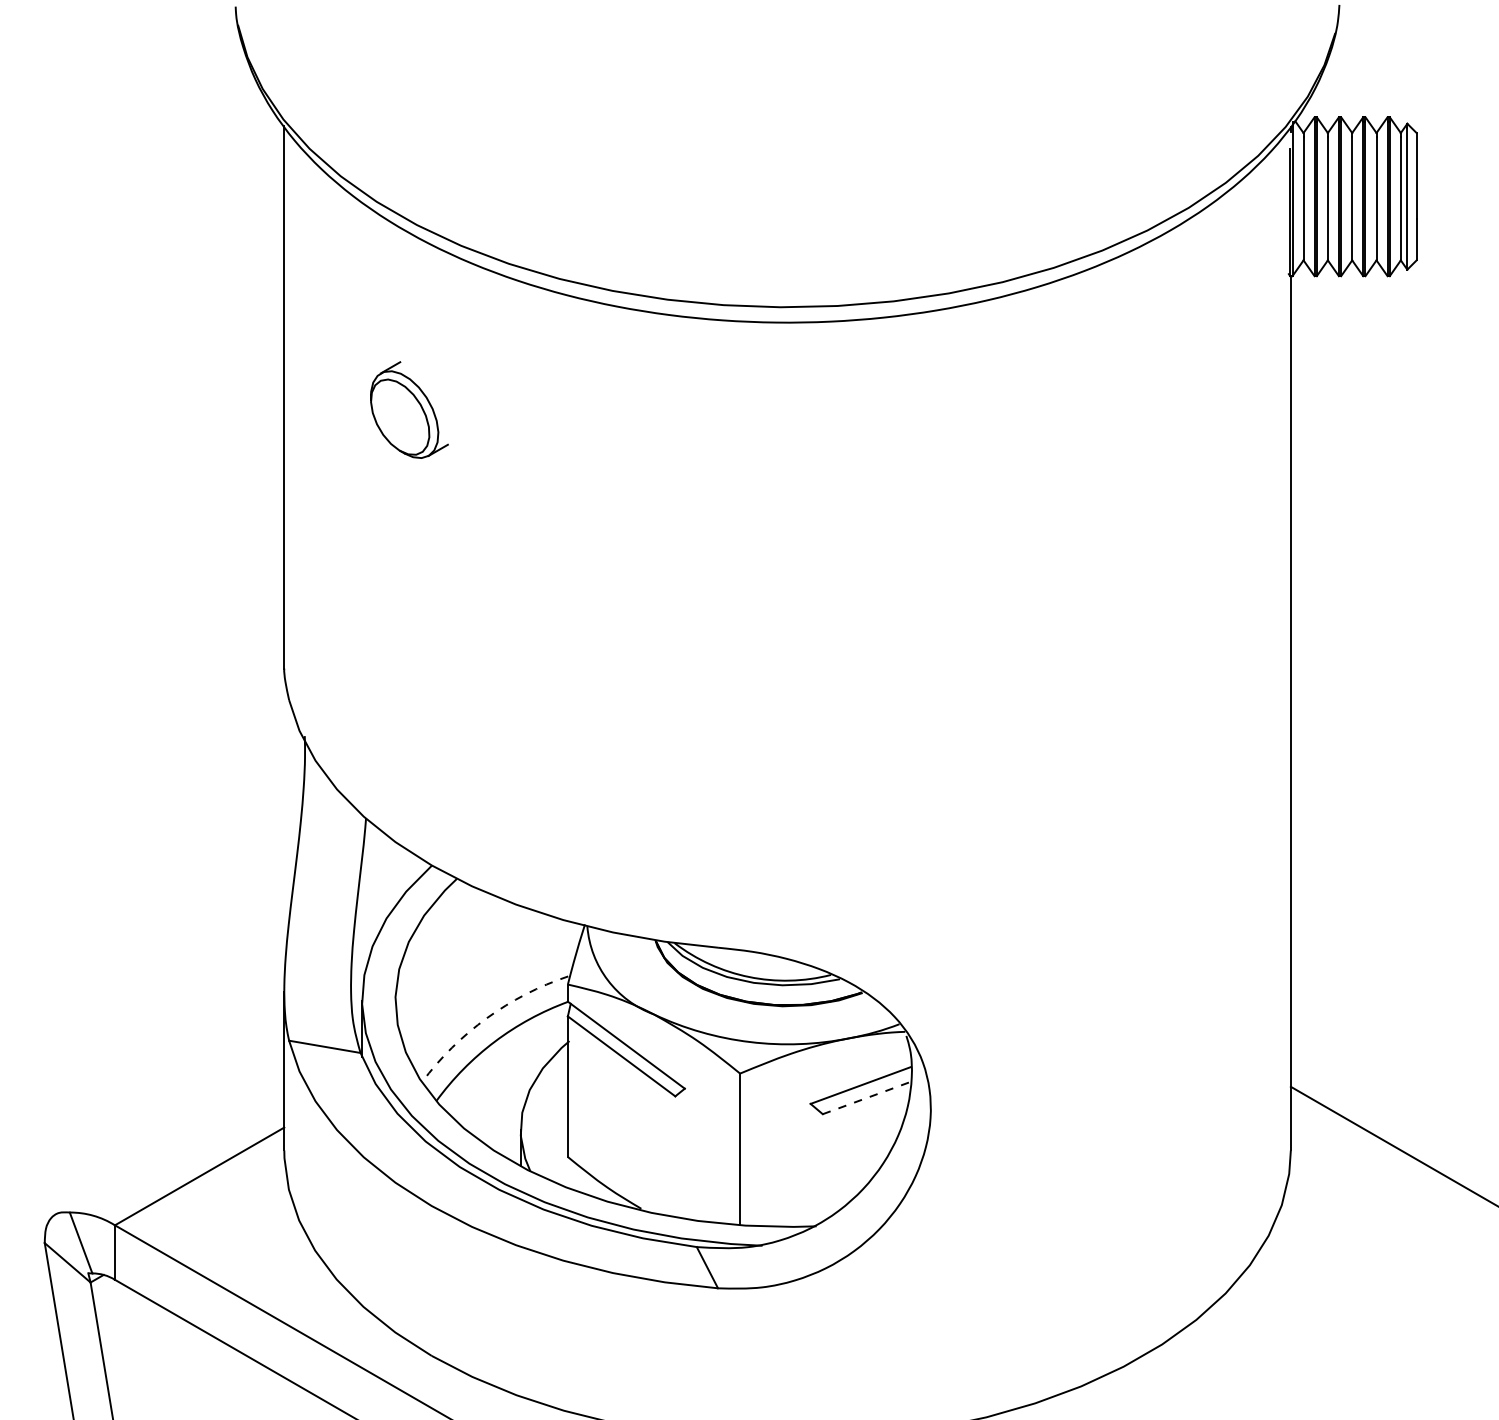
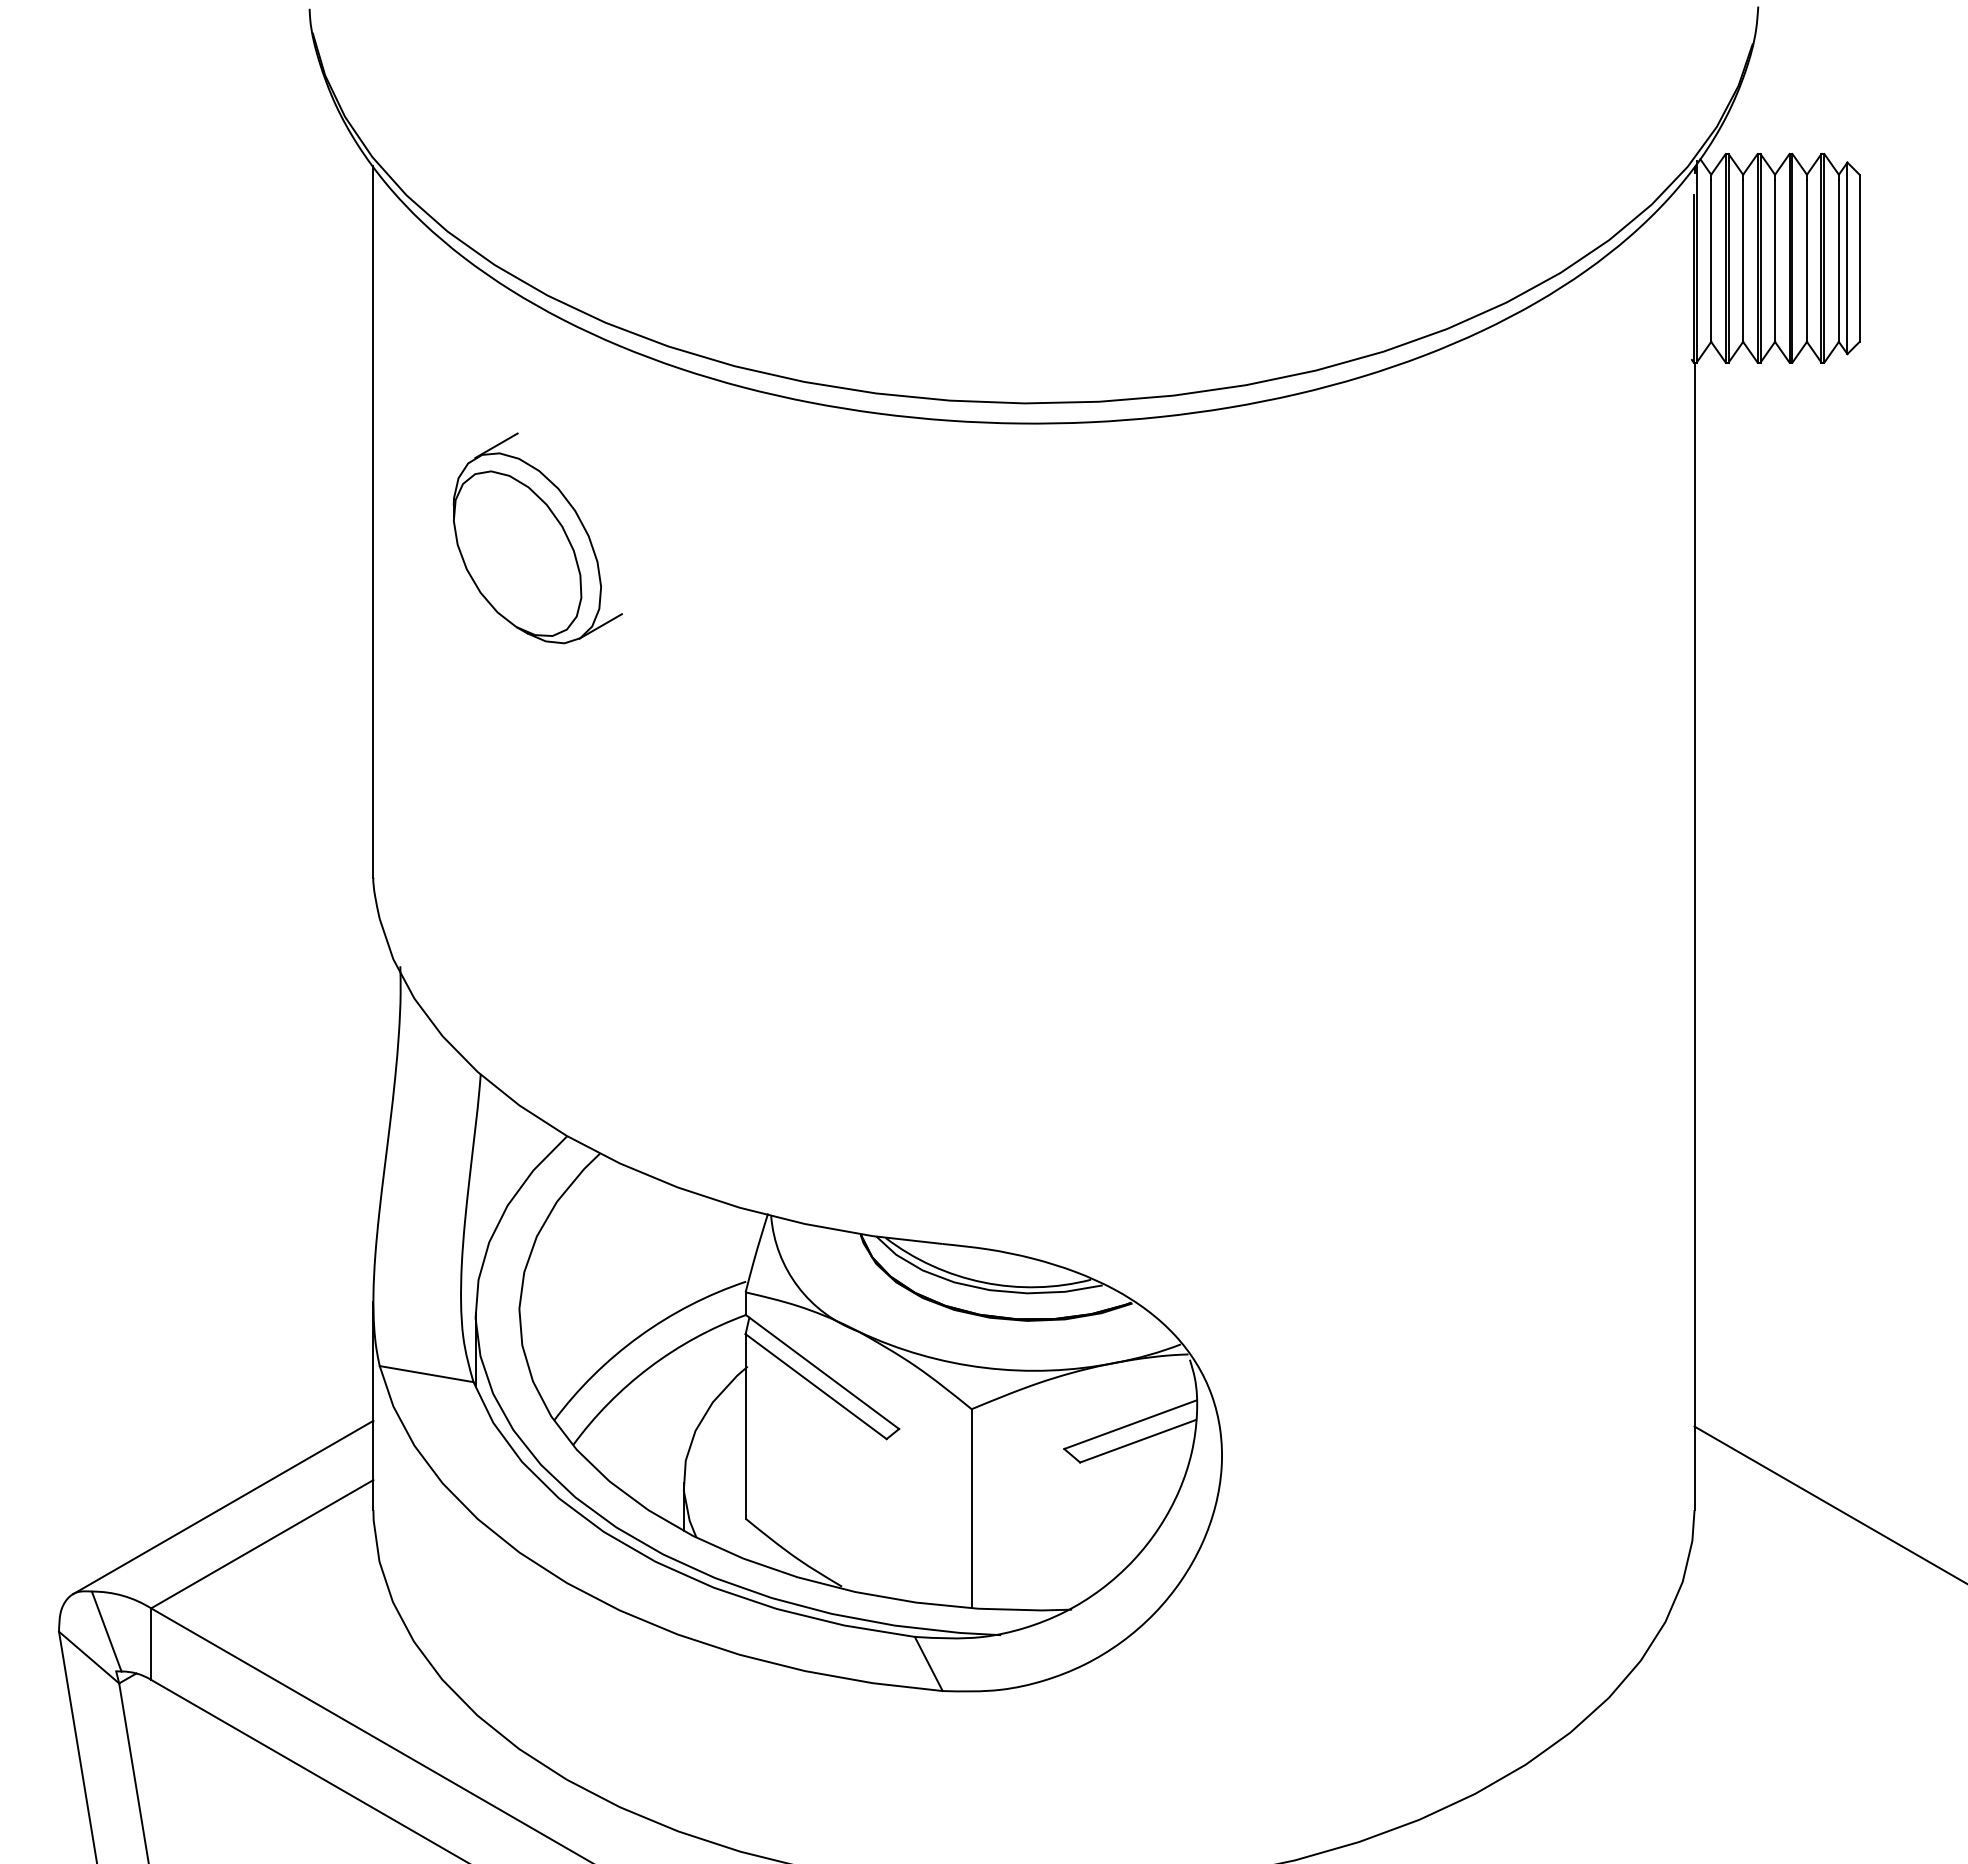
part: (409, 410) -> (537, 538), size x1.67
arc: (487, 1018) -> (639, 1336), dashed -> solid
line: (867, 1098) -> (1138, 1441), dashed -> solid
line: (170, 1148) -> (223, 1507), added

